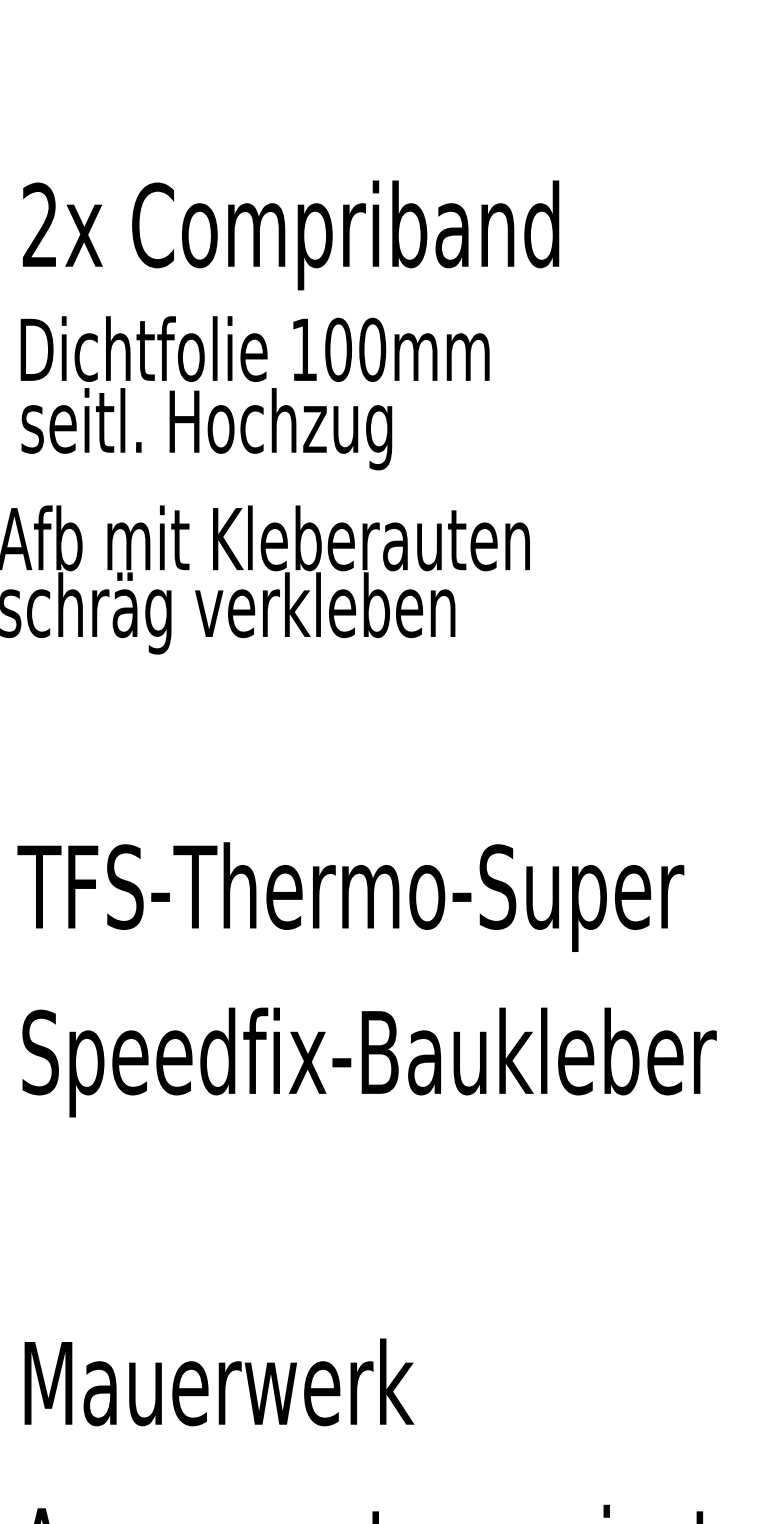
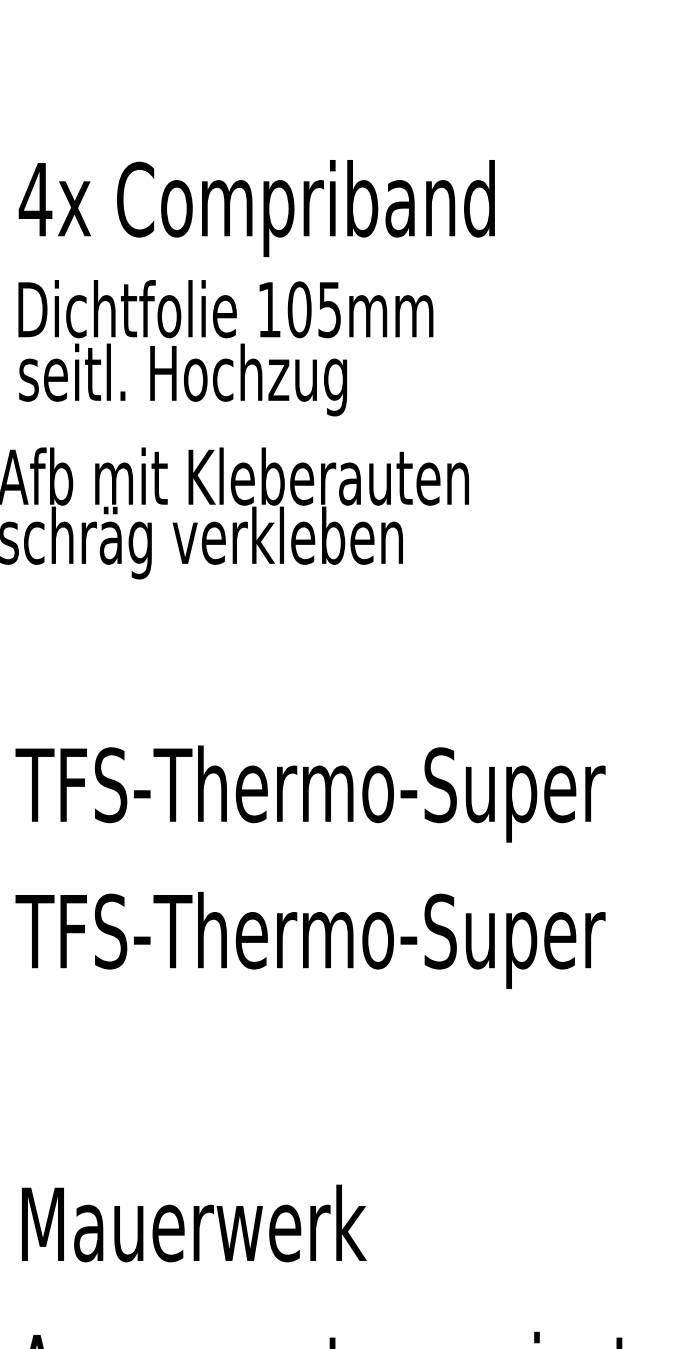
text: (40, 224) -> (35, 198), 2x -> 4x
text: (372, 349) -> (329, 309), 100mm -> 105mm
text: (366, 1062) -> (324, 940), Speedfix-Baukleber -> TFS-Thermo-Super

